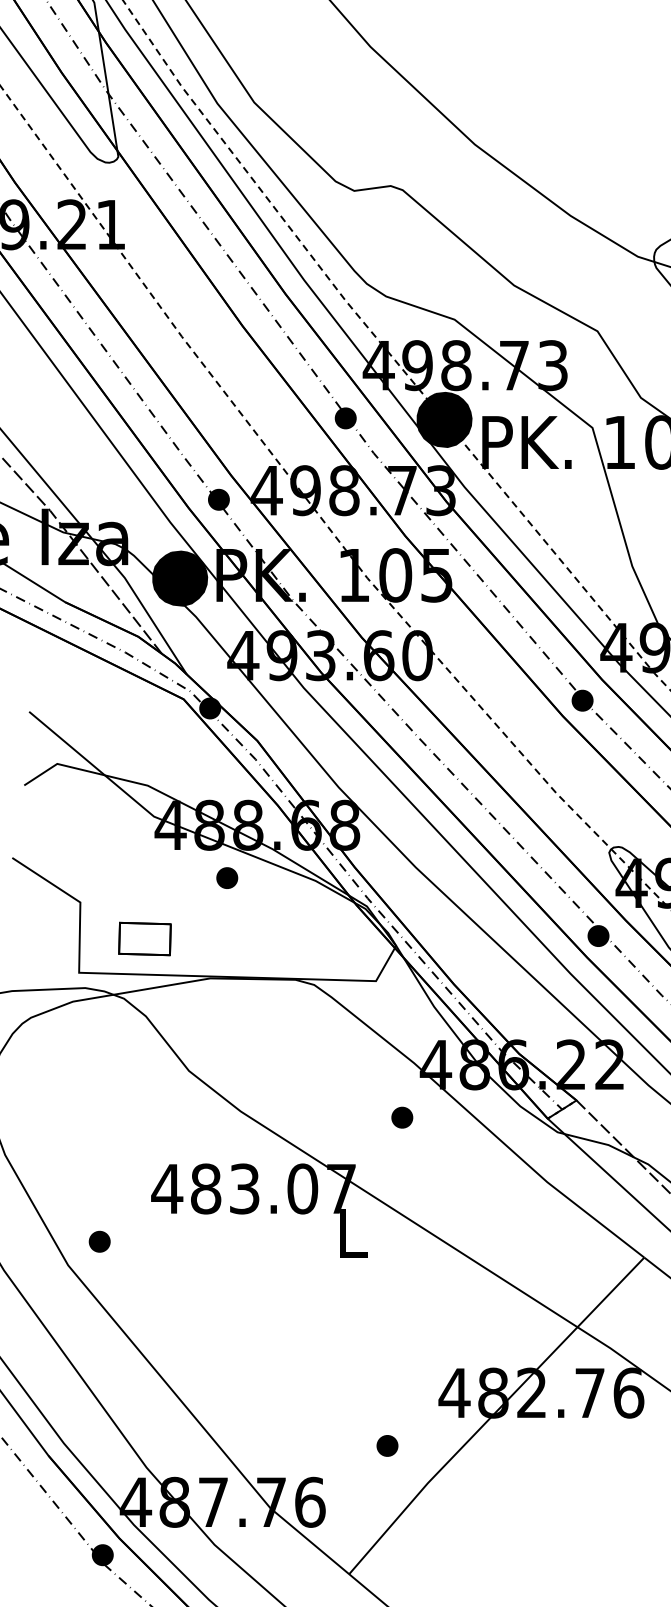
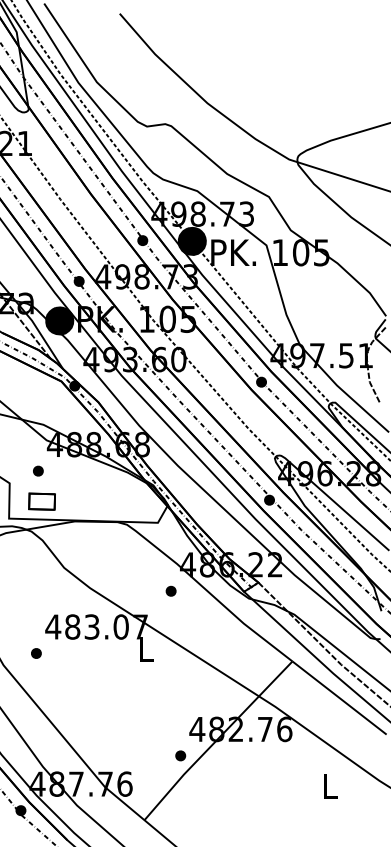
part: (227, 876) -> (38, 470), moved
part: (99, 1241) -> (36, 653), moved
part: (387, 1445) -> (180, 755), moved

